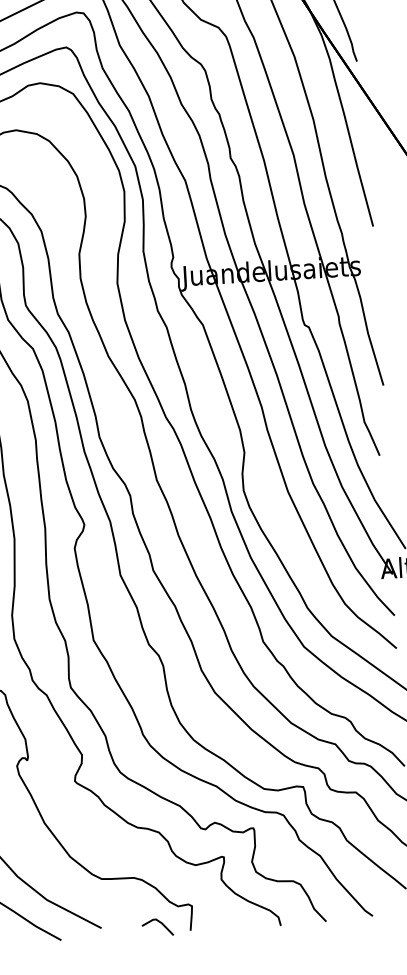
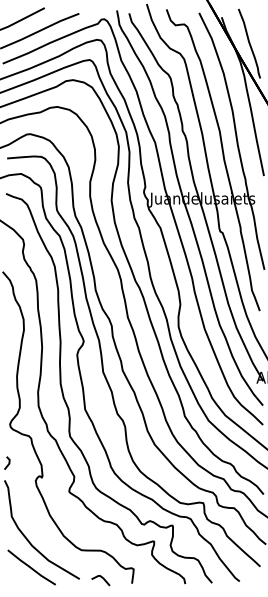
line: (158, 923) -> (101, 578), moved

